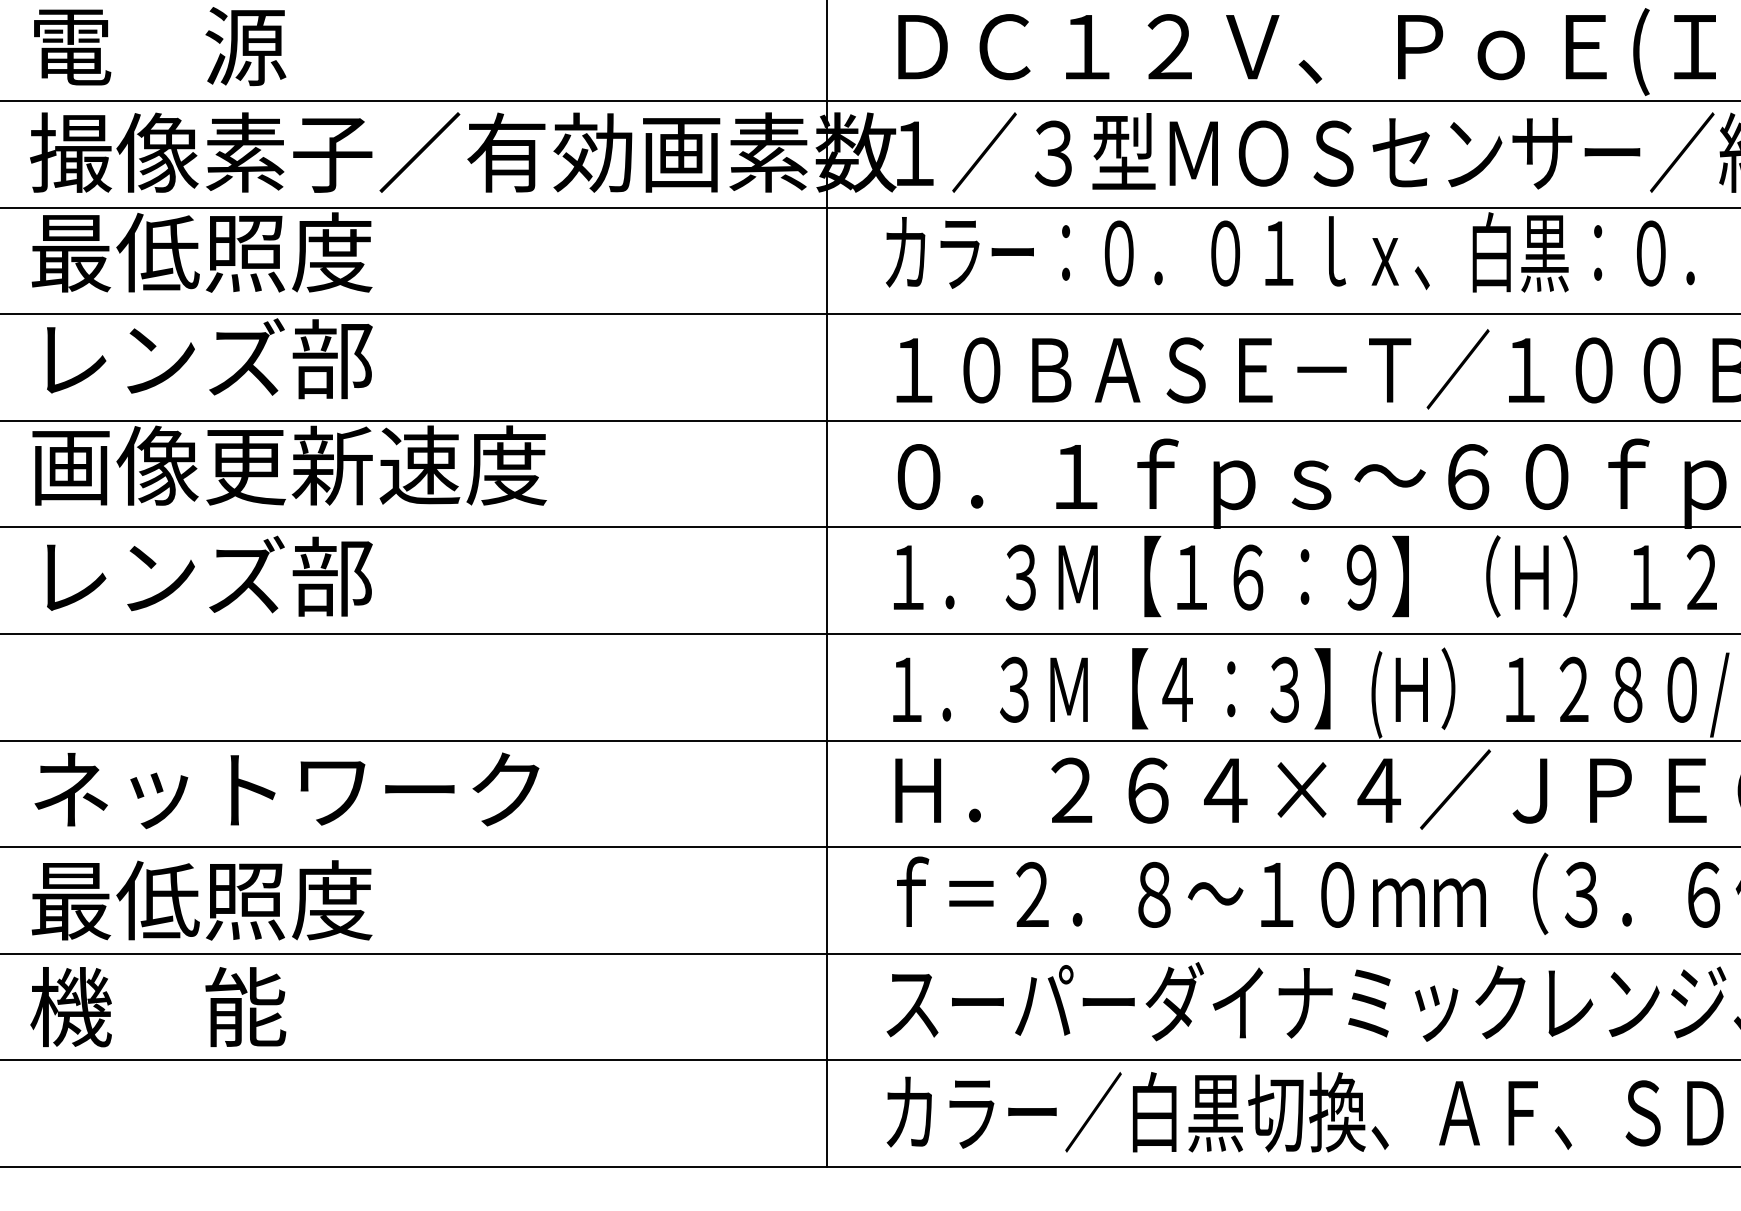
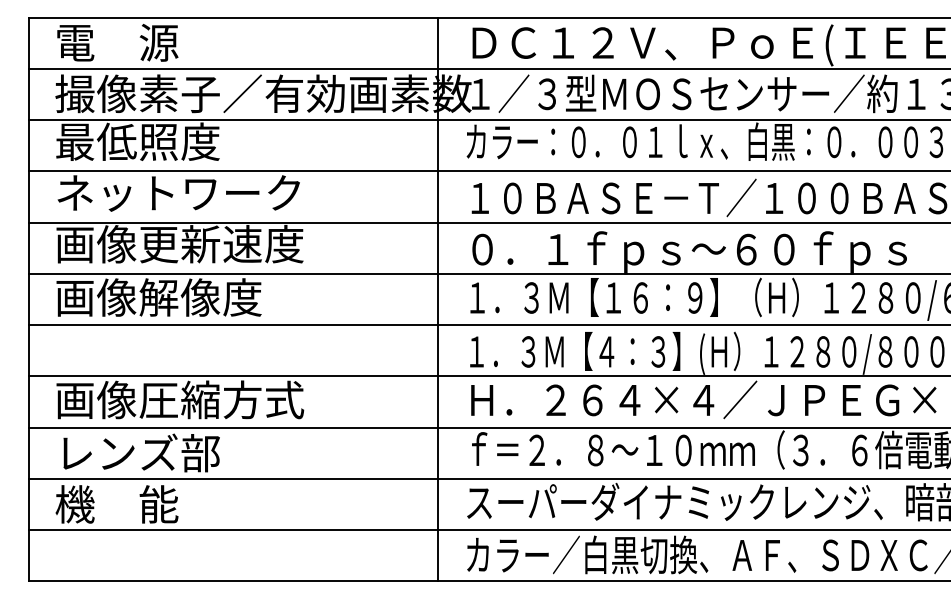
text: (286, 358) -> (178, 192), レンズ部 -> ネットワーク
text: (244, 576) -> (158, 297), レンズ部 -> 画像解像度
text: (290, 788) -> (180, 399), ネットワーク -> 画像圧縮方式
text: (200, 899) -> (137, 452), 最低照度 -> レンズ部

